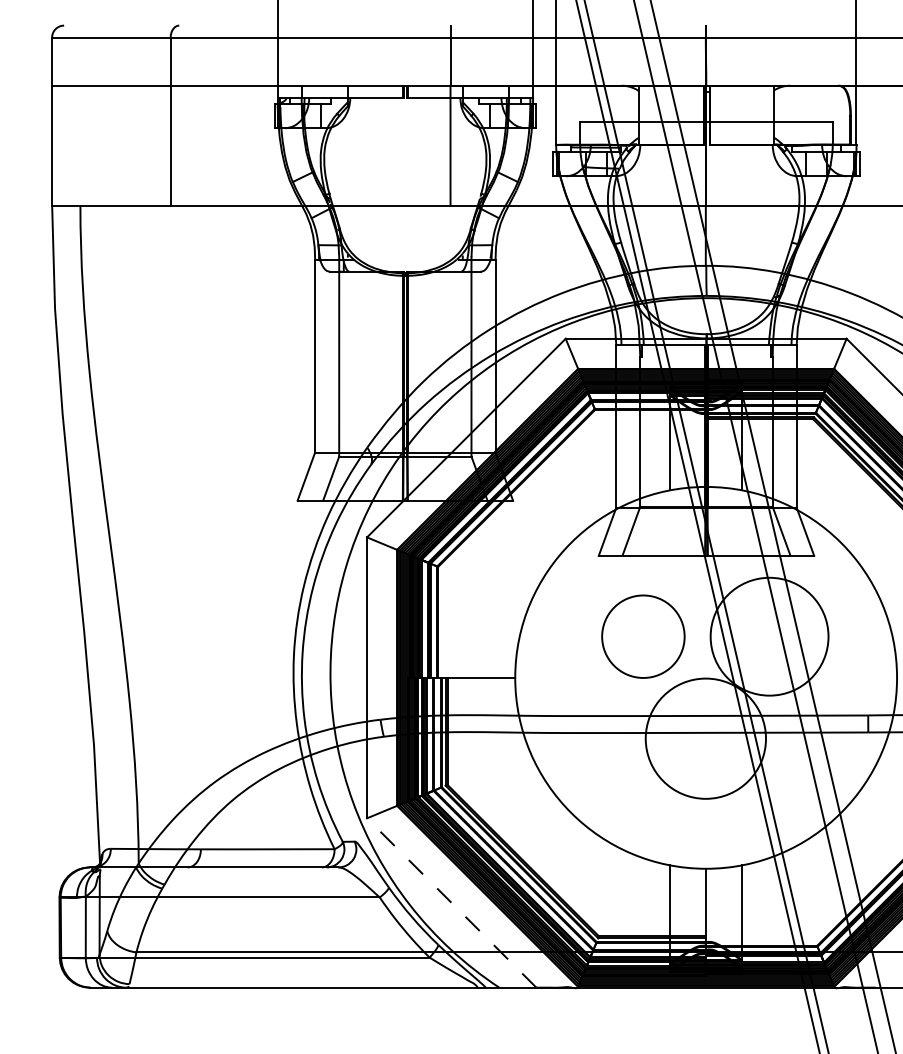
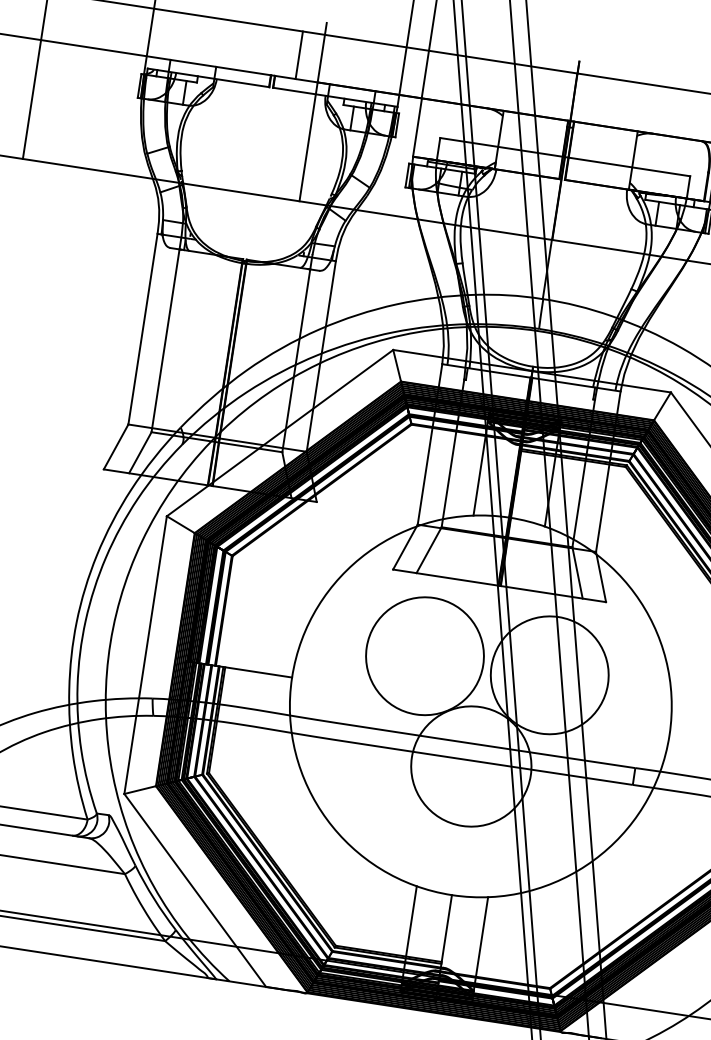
line: (428, 61) -> (299, 55), added
circle: (643, 636) -> (425, 656), size x1.43
line: (451, 903) -> (194, 890), dashed -> solid

